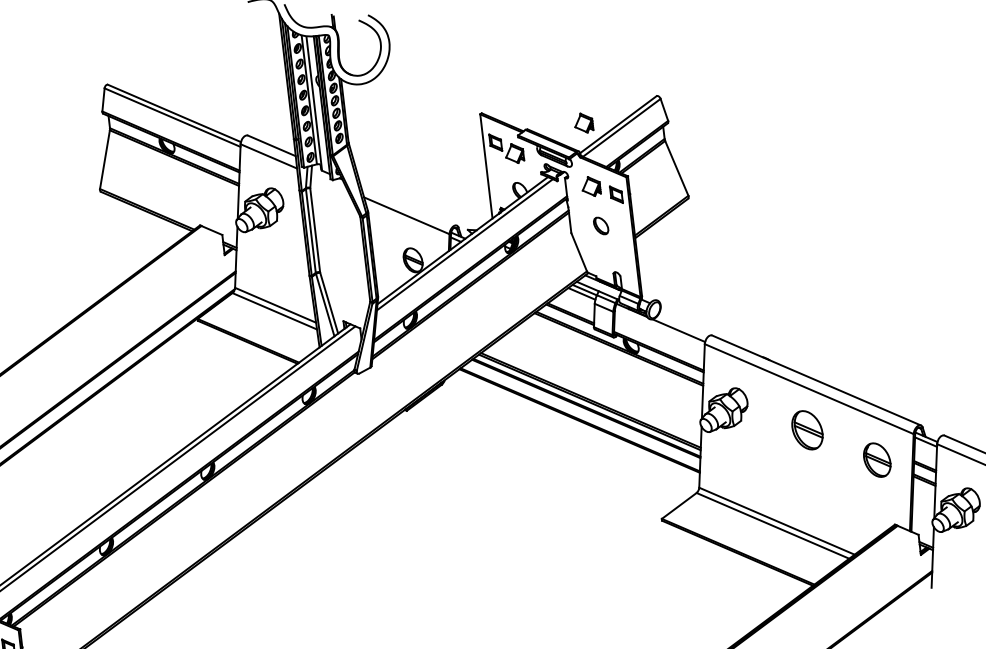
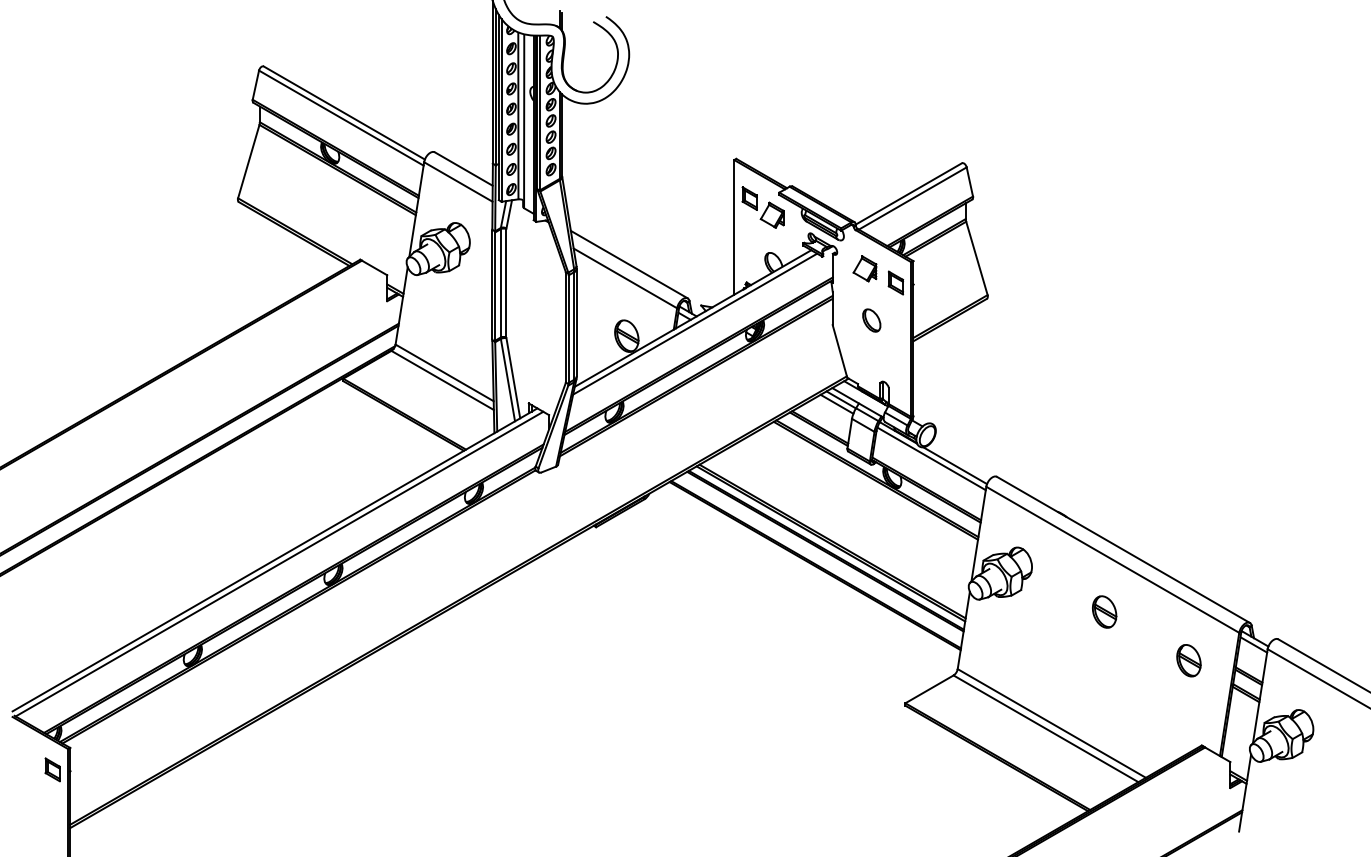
part: (583, 122) -> (864, 186), removed
line: (407, 204) -> (628, 264), added
line: (659, 327) -> (931, 458), added
part: (807, 429) -> (1104, 611), size x0.62
part: (876, 460) -> (1188, 660), size x0.71

